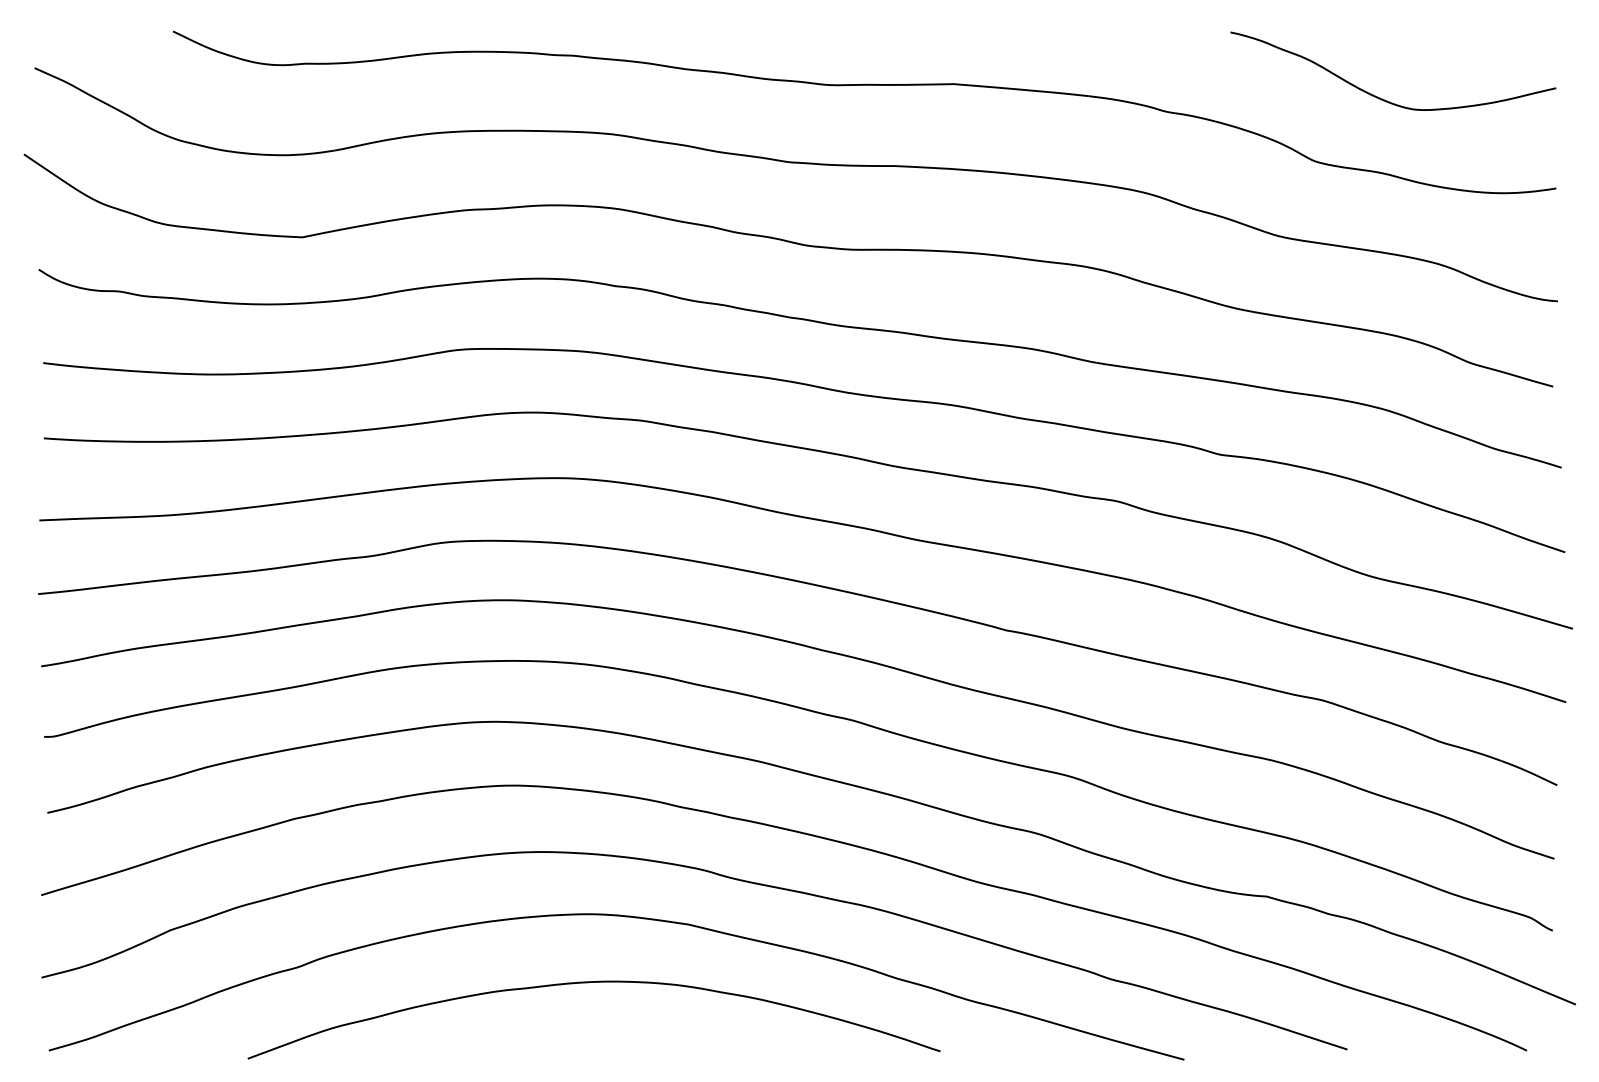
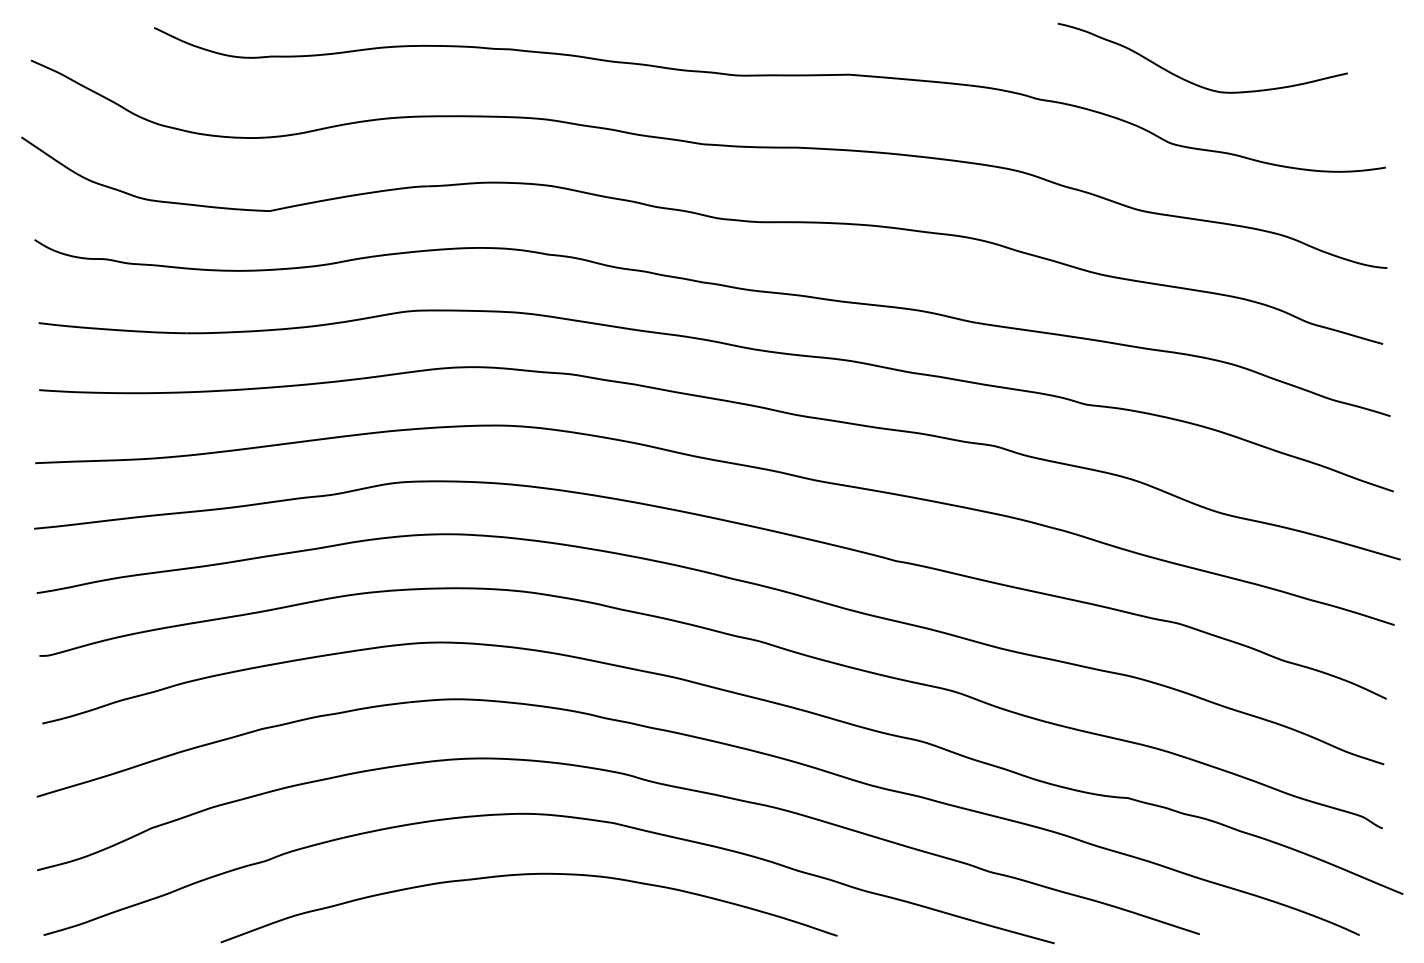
part: (1382, 98) -> (1193, 82), moved

